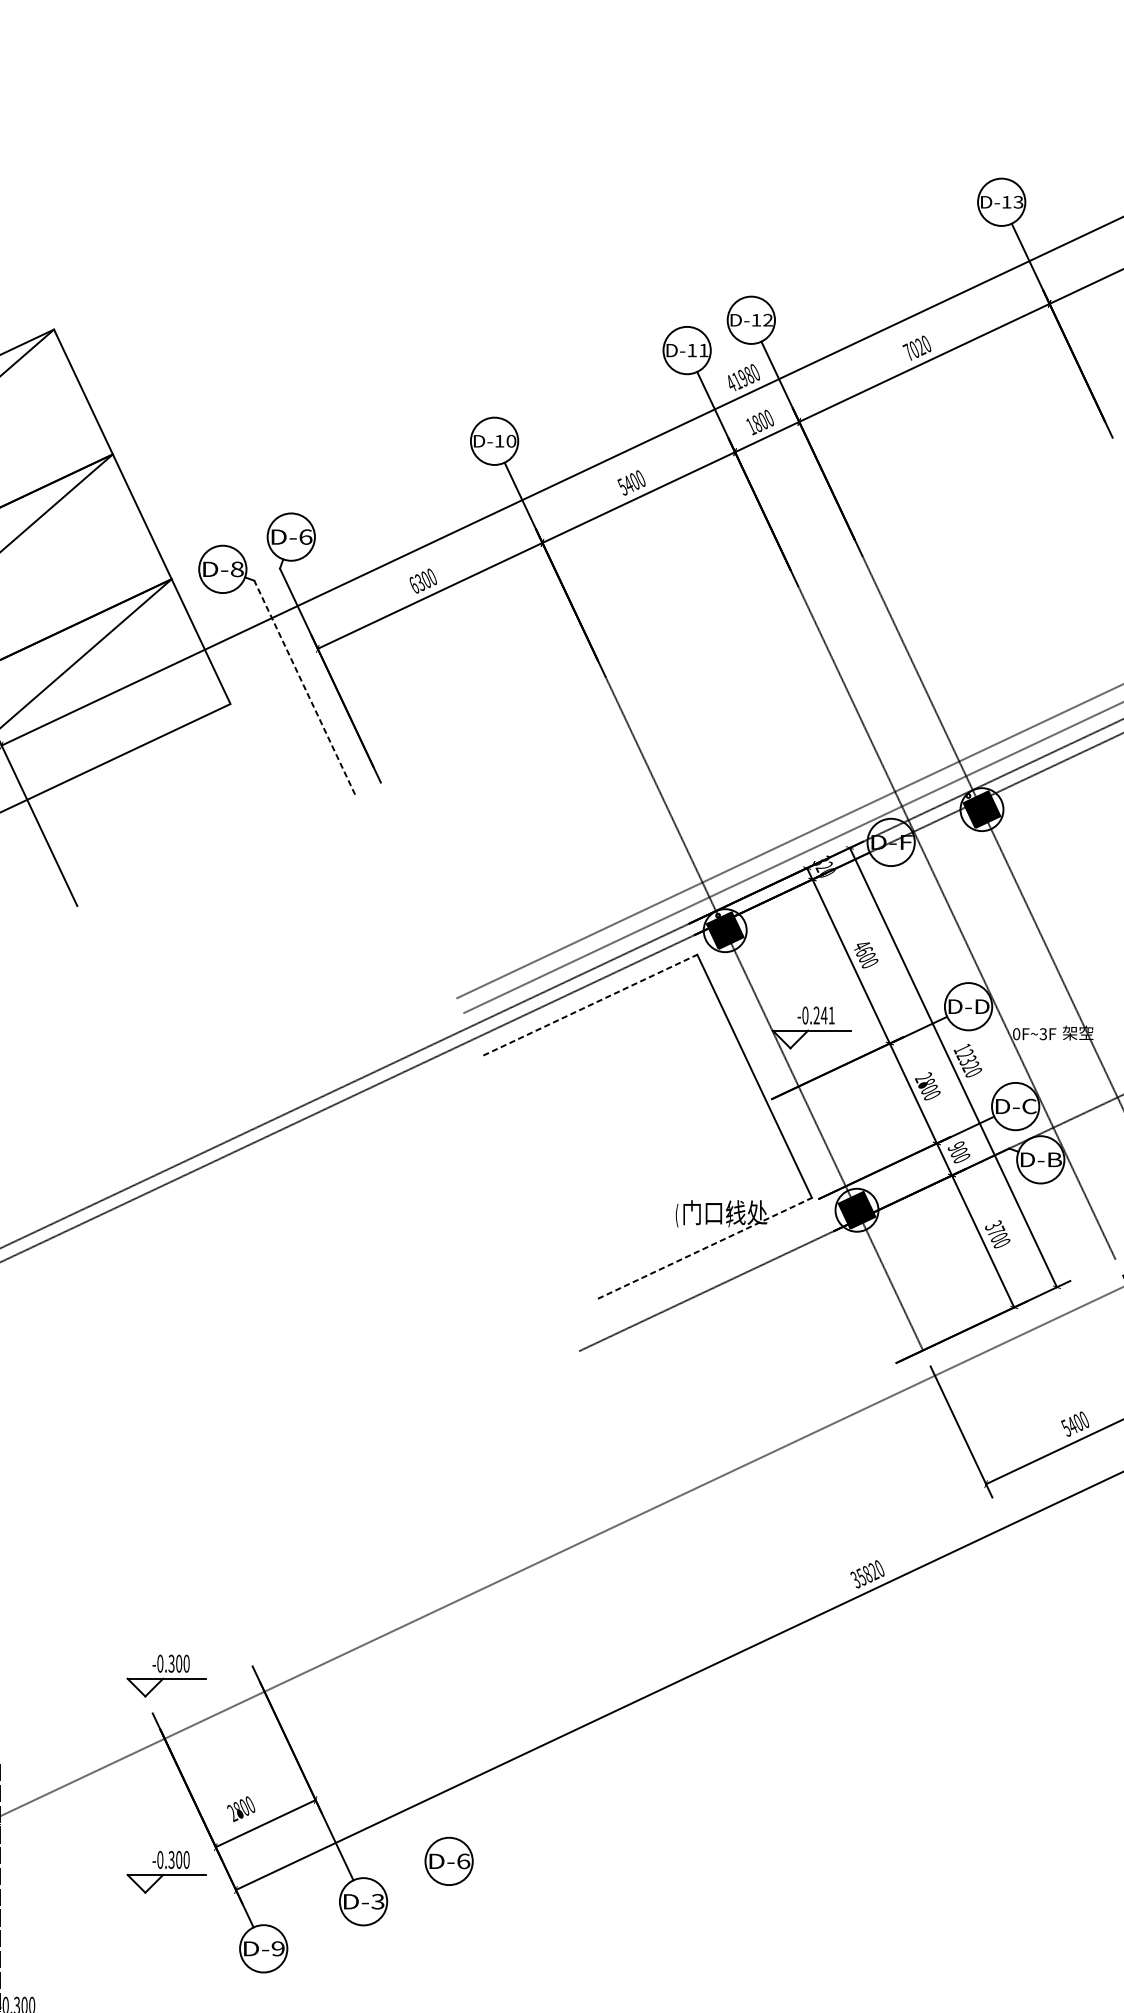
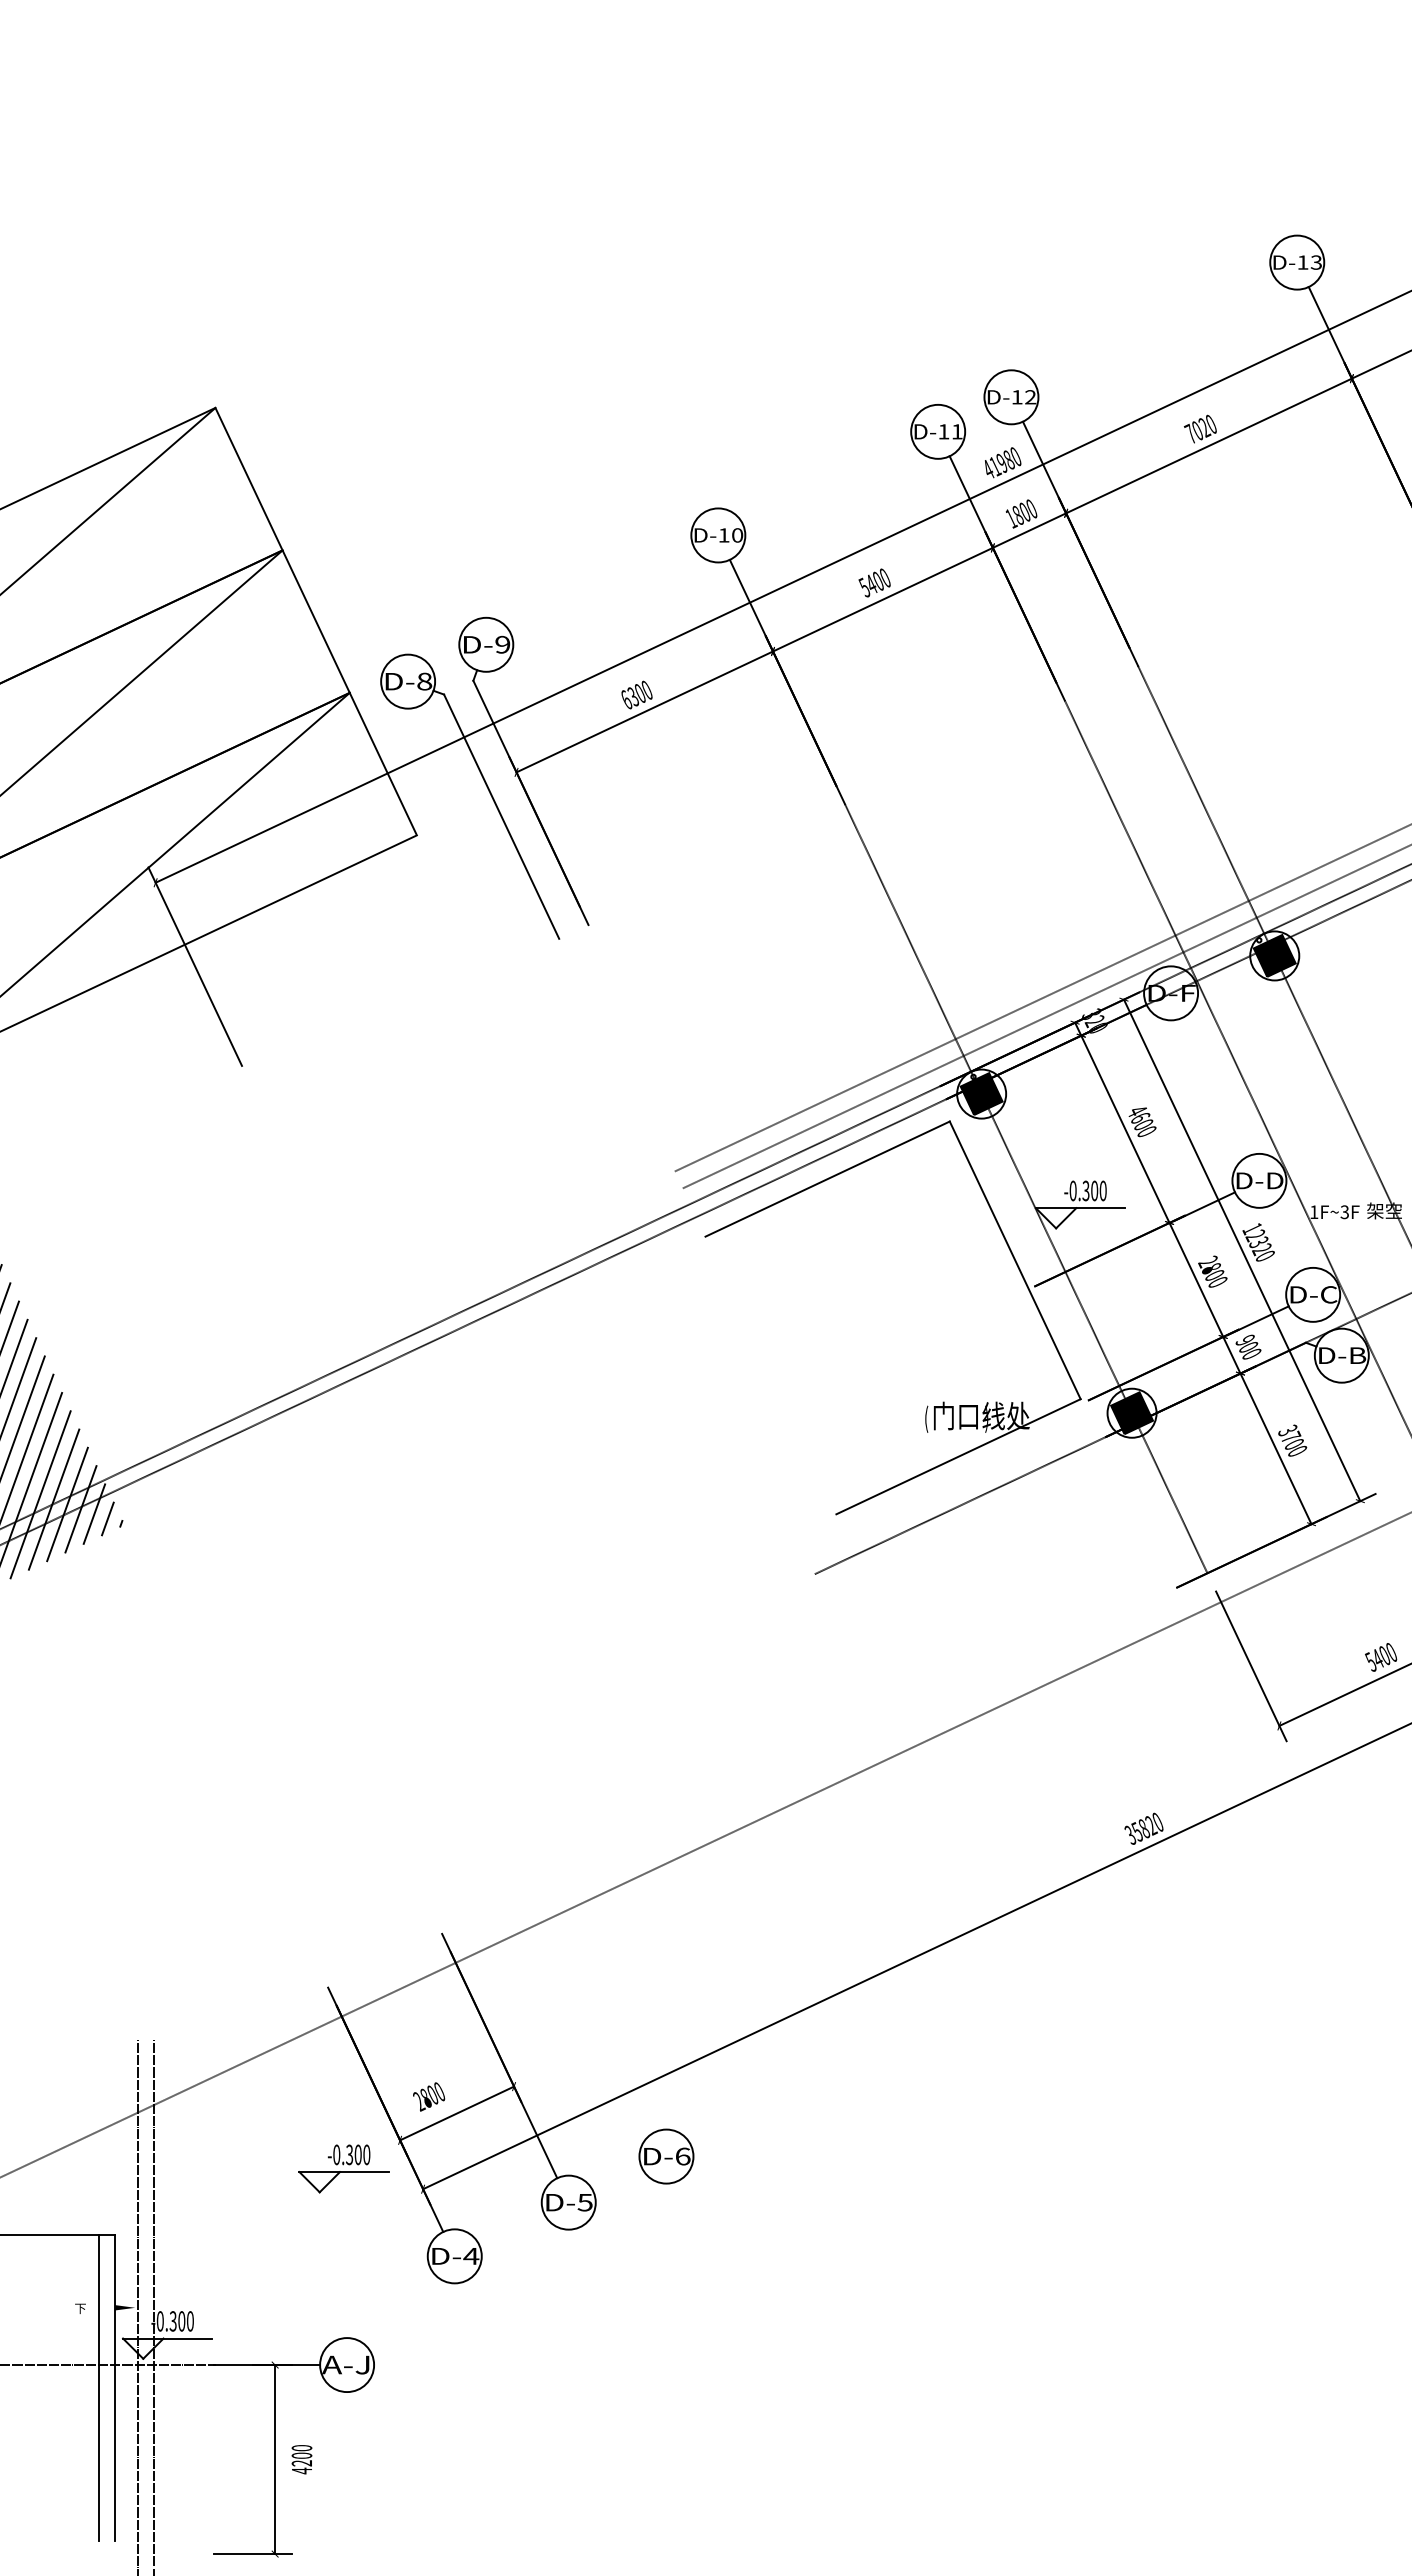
text: (305, 536) -> (502, 644), D-6 -> D-9
line: (304, 687) -> (501, 816), dashed -> solid
line: (591, 1004) -> (828, 1178), dashed -> solid
text: (824, 1015) -> (1094, 1190), -0.241 -> -0.300
text: (1016, 1034) -> (1314, 1212), 0F~3F -> 1F~3F
line: (704, 1248) -> (958, 1456), dashed -> solid
part: (166, 1675) -> (343, 1944), removed
text: (378, 1900) -> (585, 2201), D-3 -> D-5
text: (278, 1948) -> (471, 2255), D-9 -> D-4

